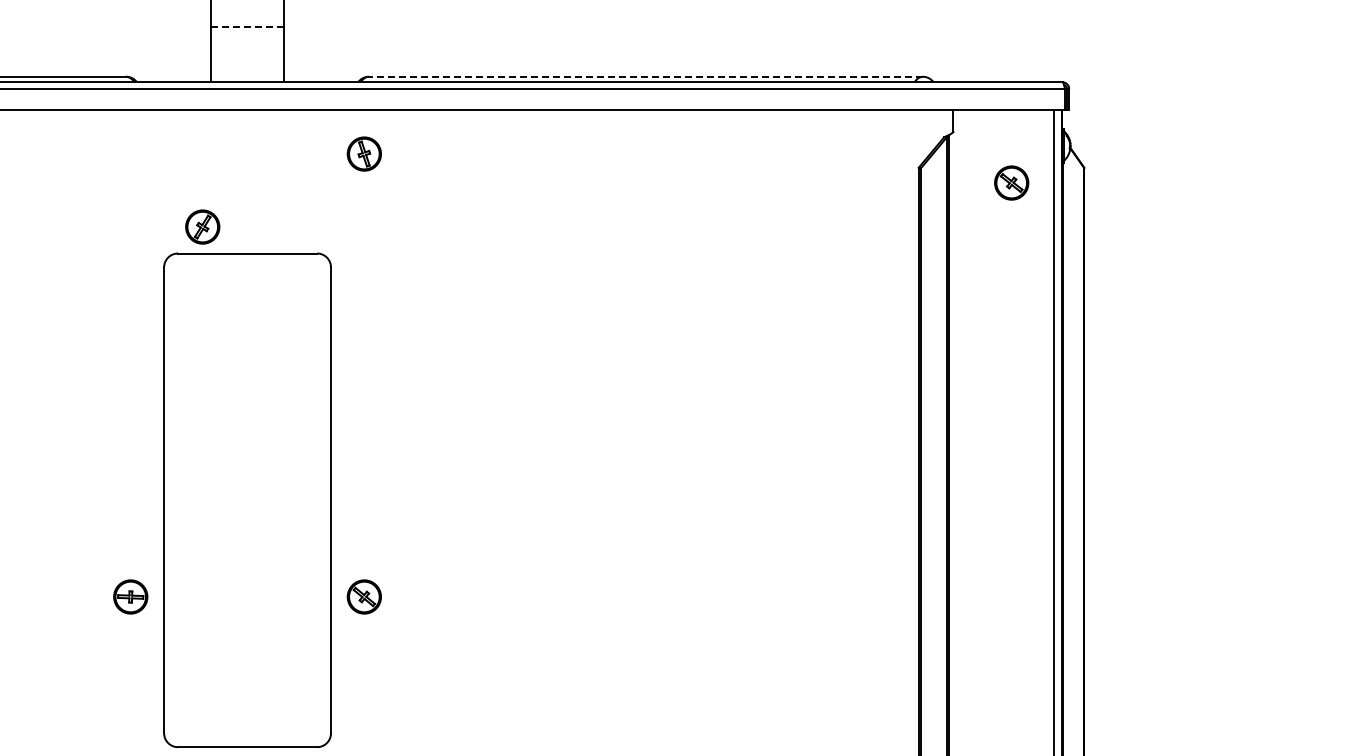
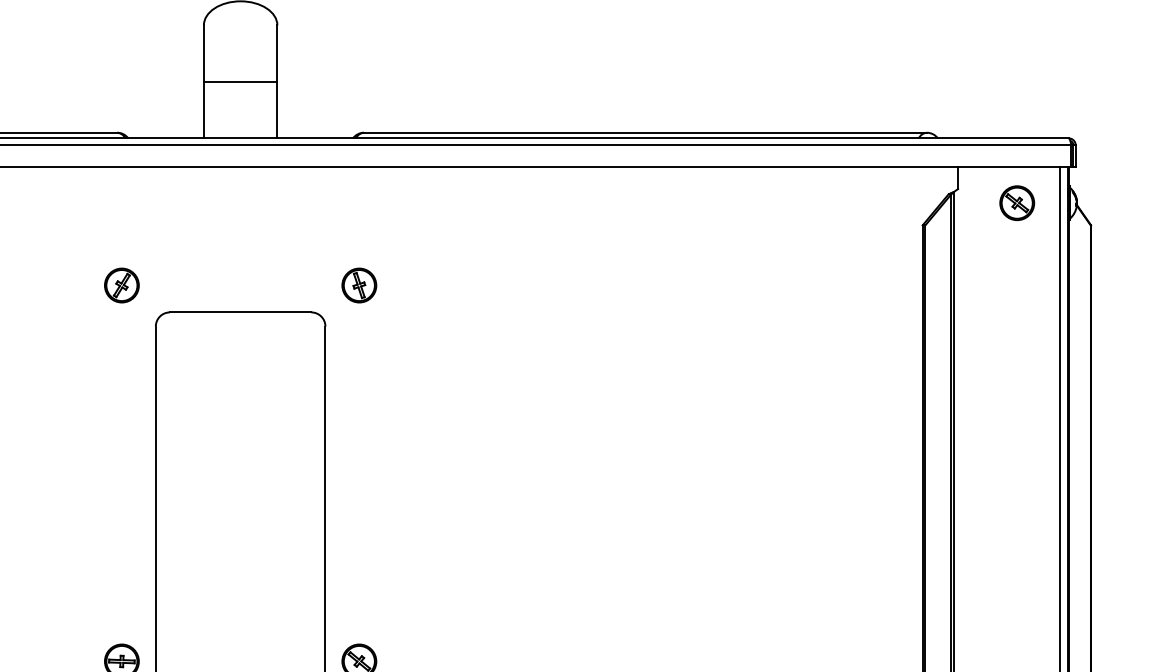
line: (247, 26) -> (240, 81), dashed -> solid
line: (645, 76) -> (645, 132), dashed -> solid
part: (363, 153) -> (358, 284), moved
part: (1011, 182) -> (1017, 202), moved
part: (202, 226) -> (121, 284), moved

